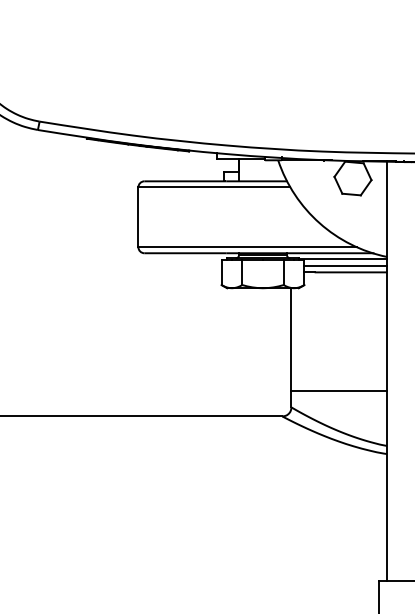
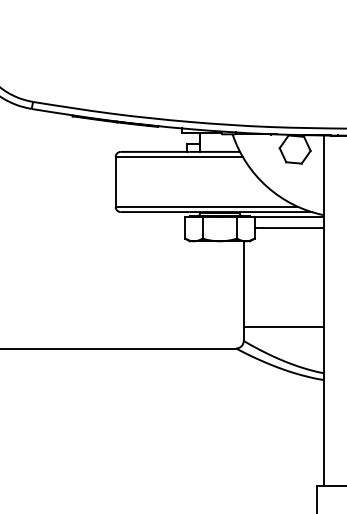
line: (345, 266) -> (288, 223), removed

